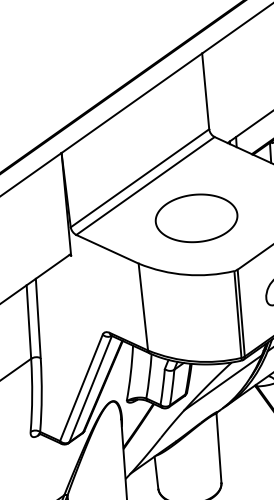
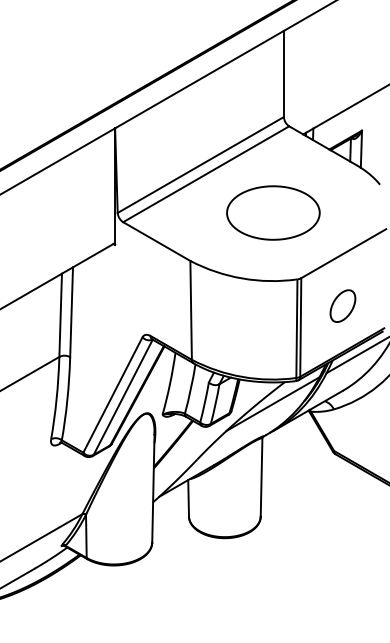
part: (196, 217) -> (273, 212), moved

